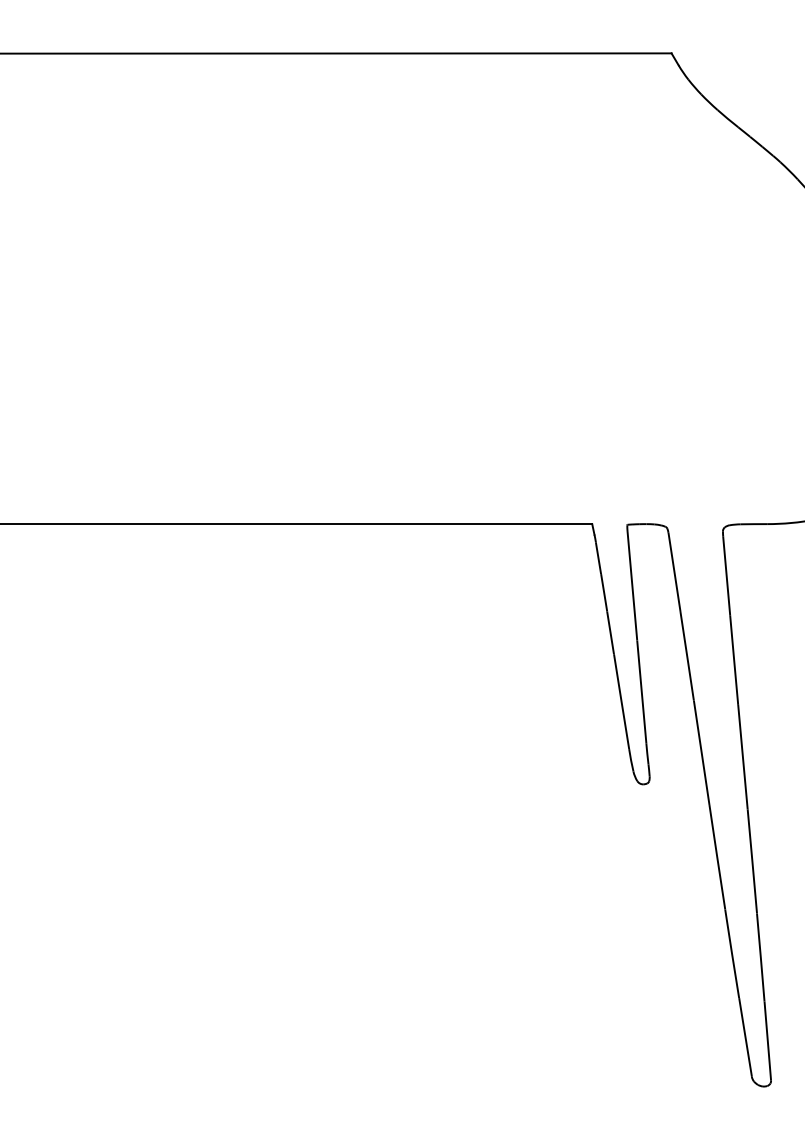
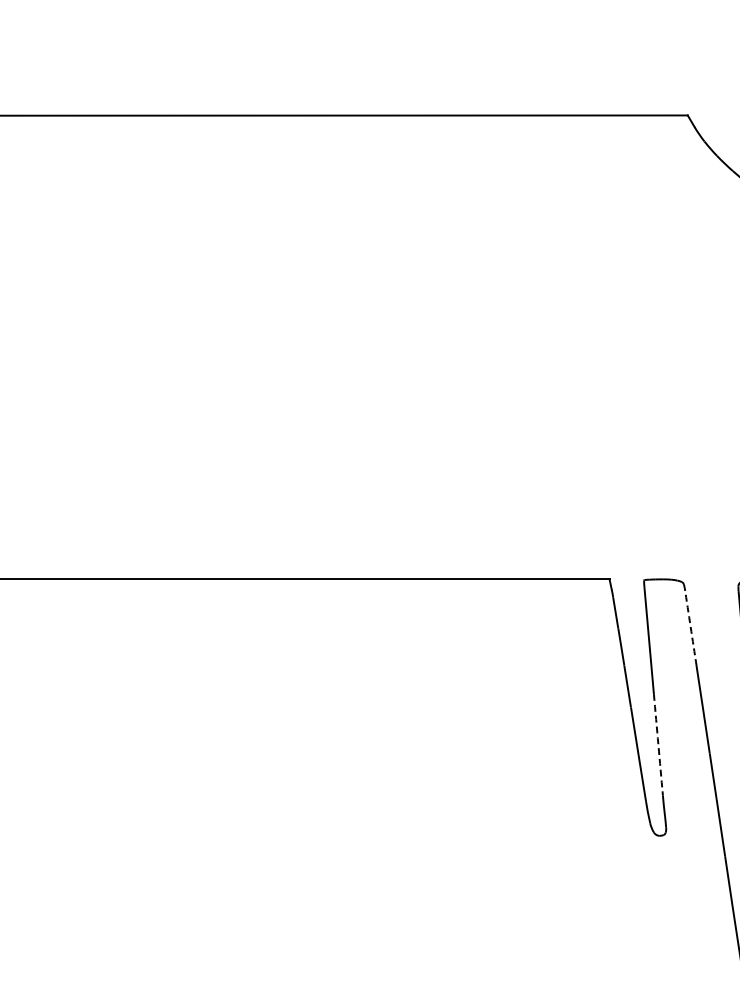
arc: (674, 572) -> (690, 627), solid -> dashed
arc: (641, 691) -> (658, 744), solid -> dashed

